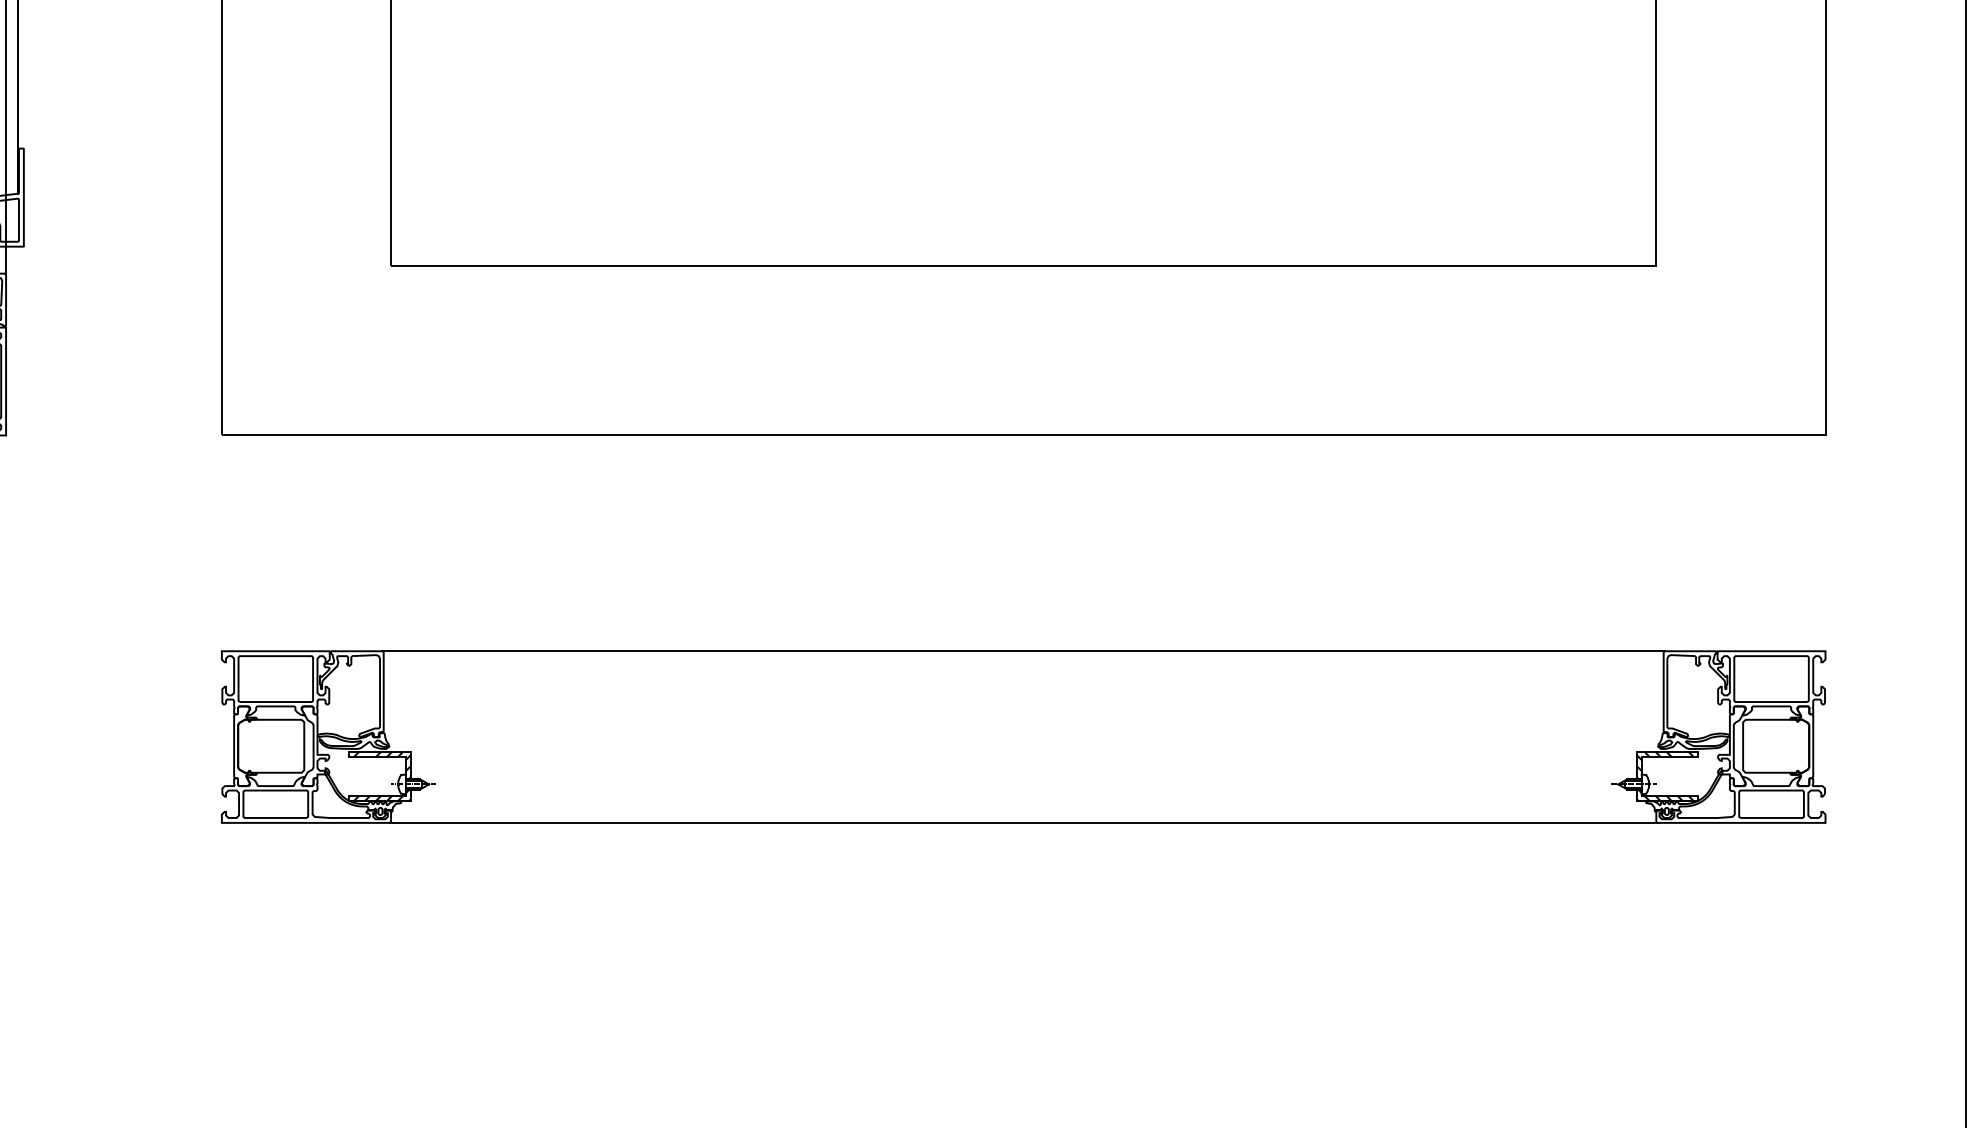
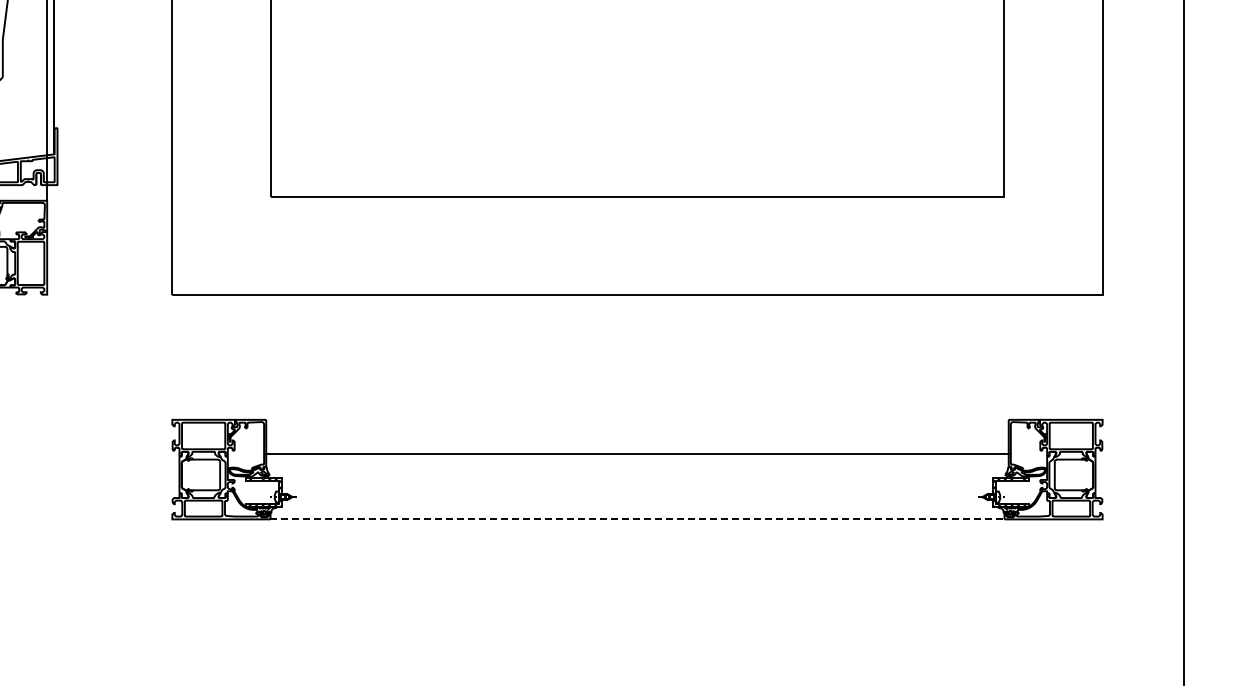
line: (1023, 650) -> (637, 453), moved
line: (1023, 823) -> (637, 519), solid -> dashed

